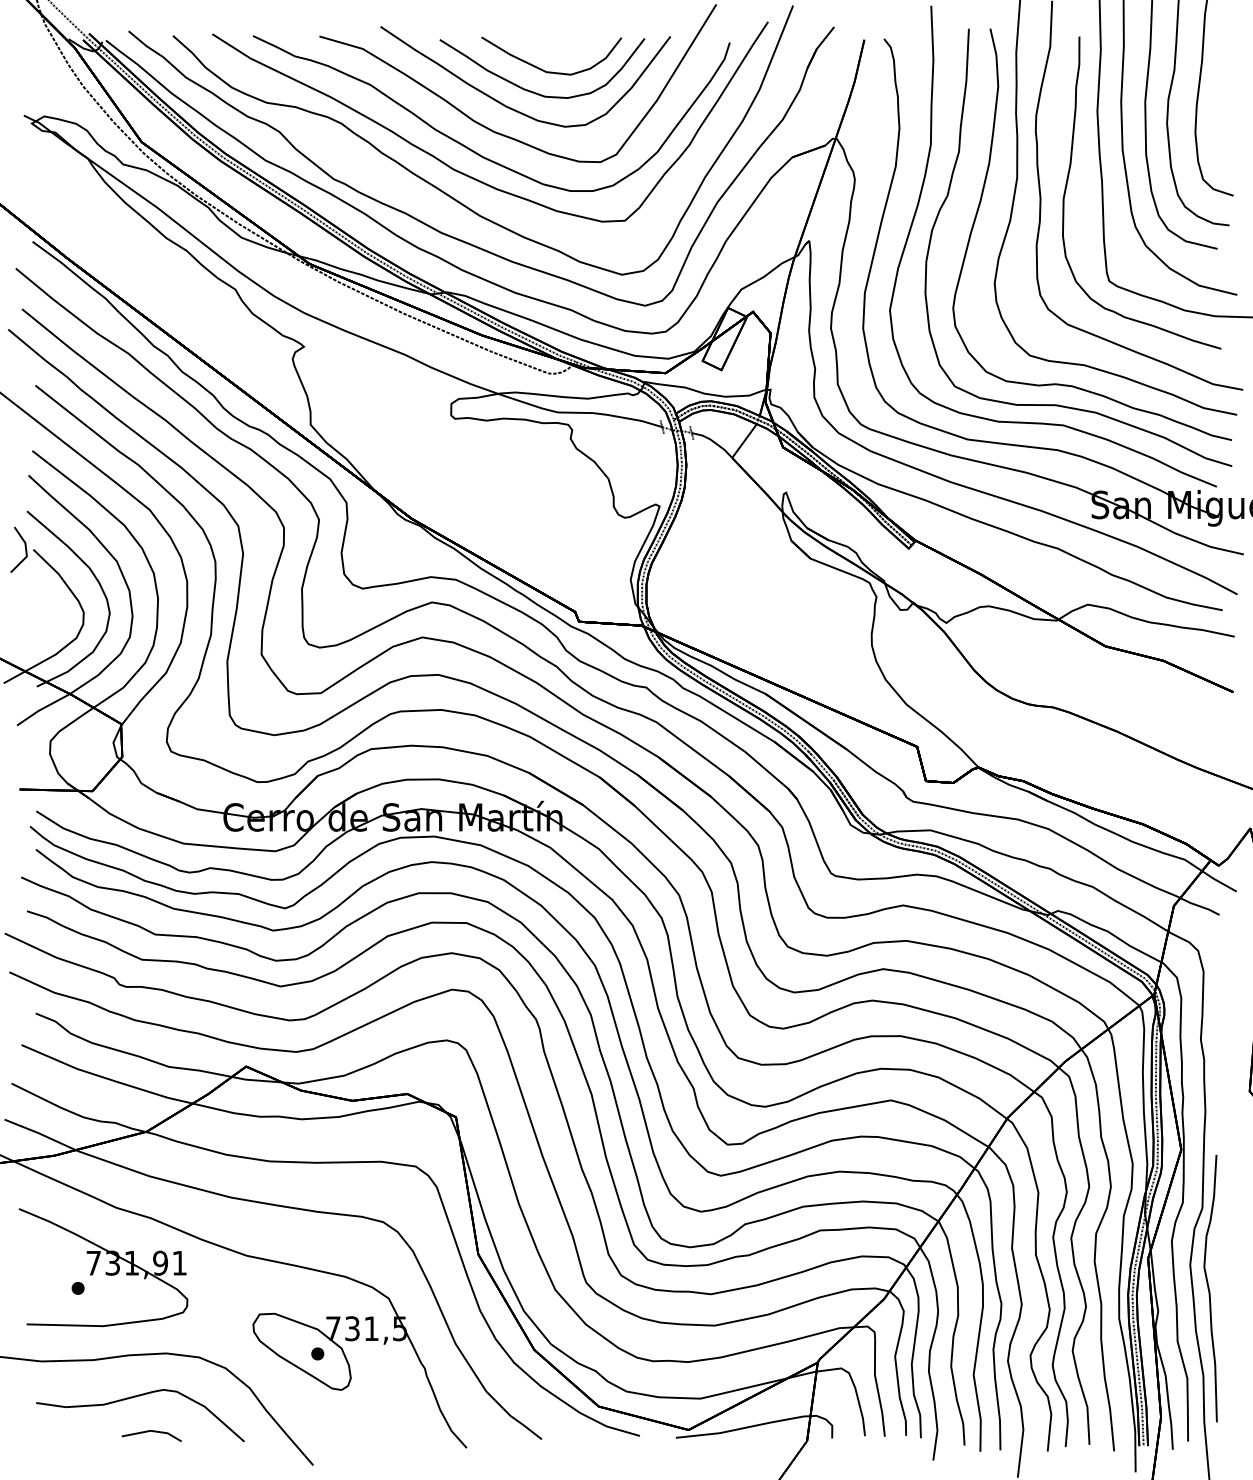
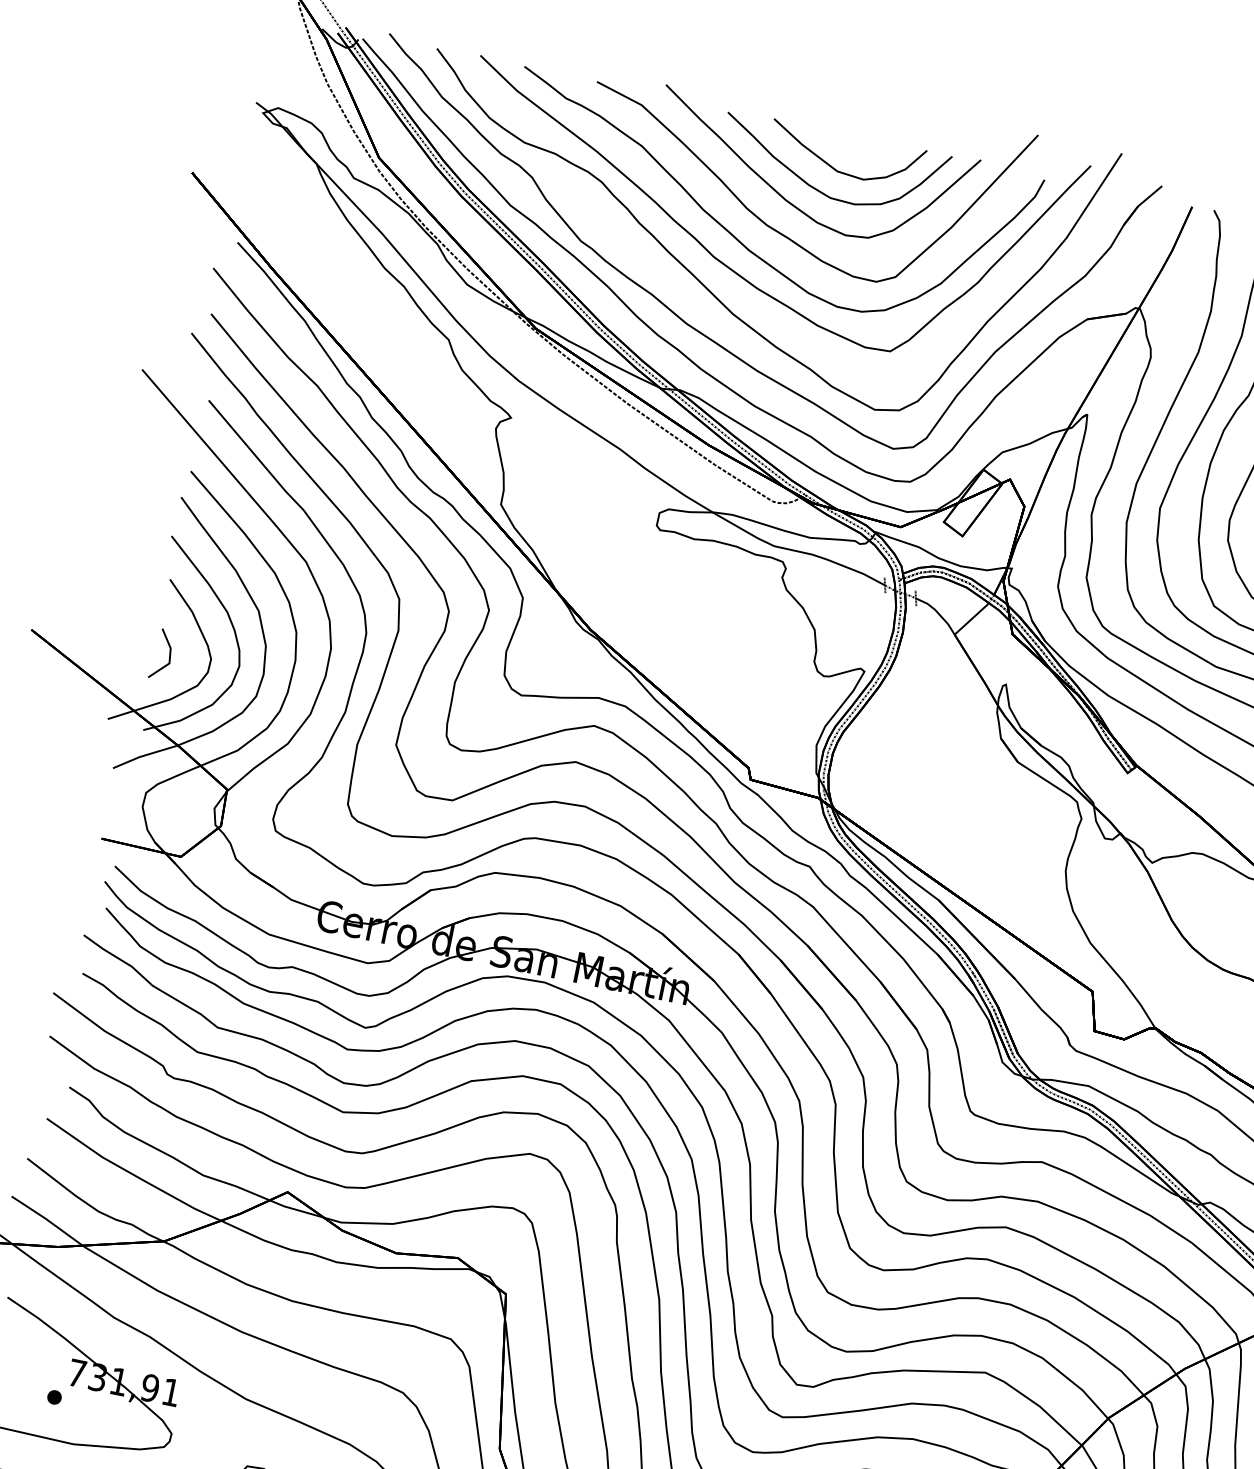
part: (24, 546) -> (169, 652), moved

